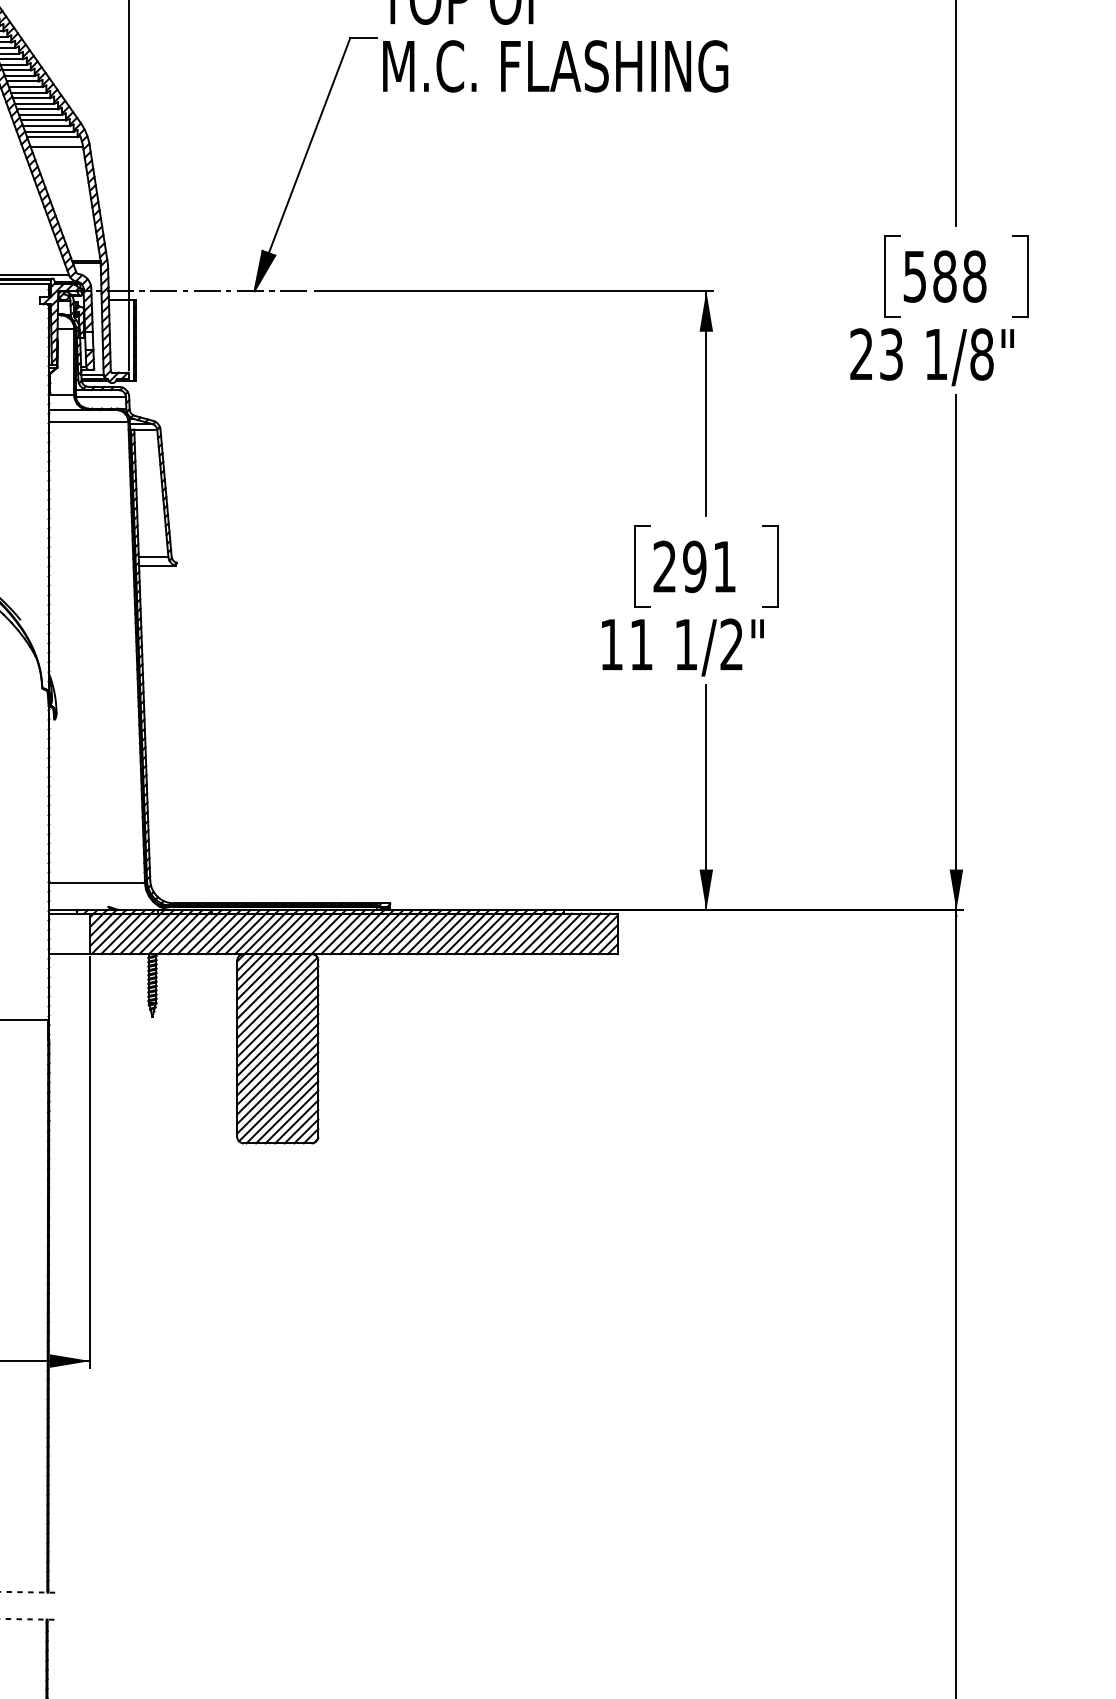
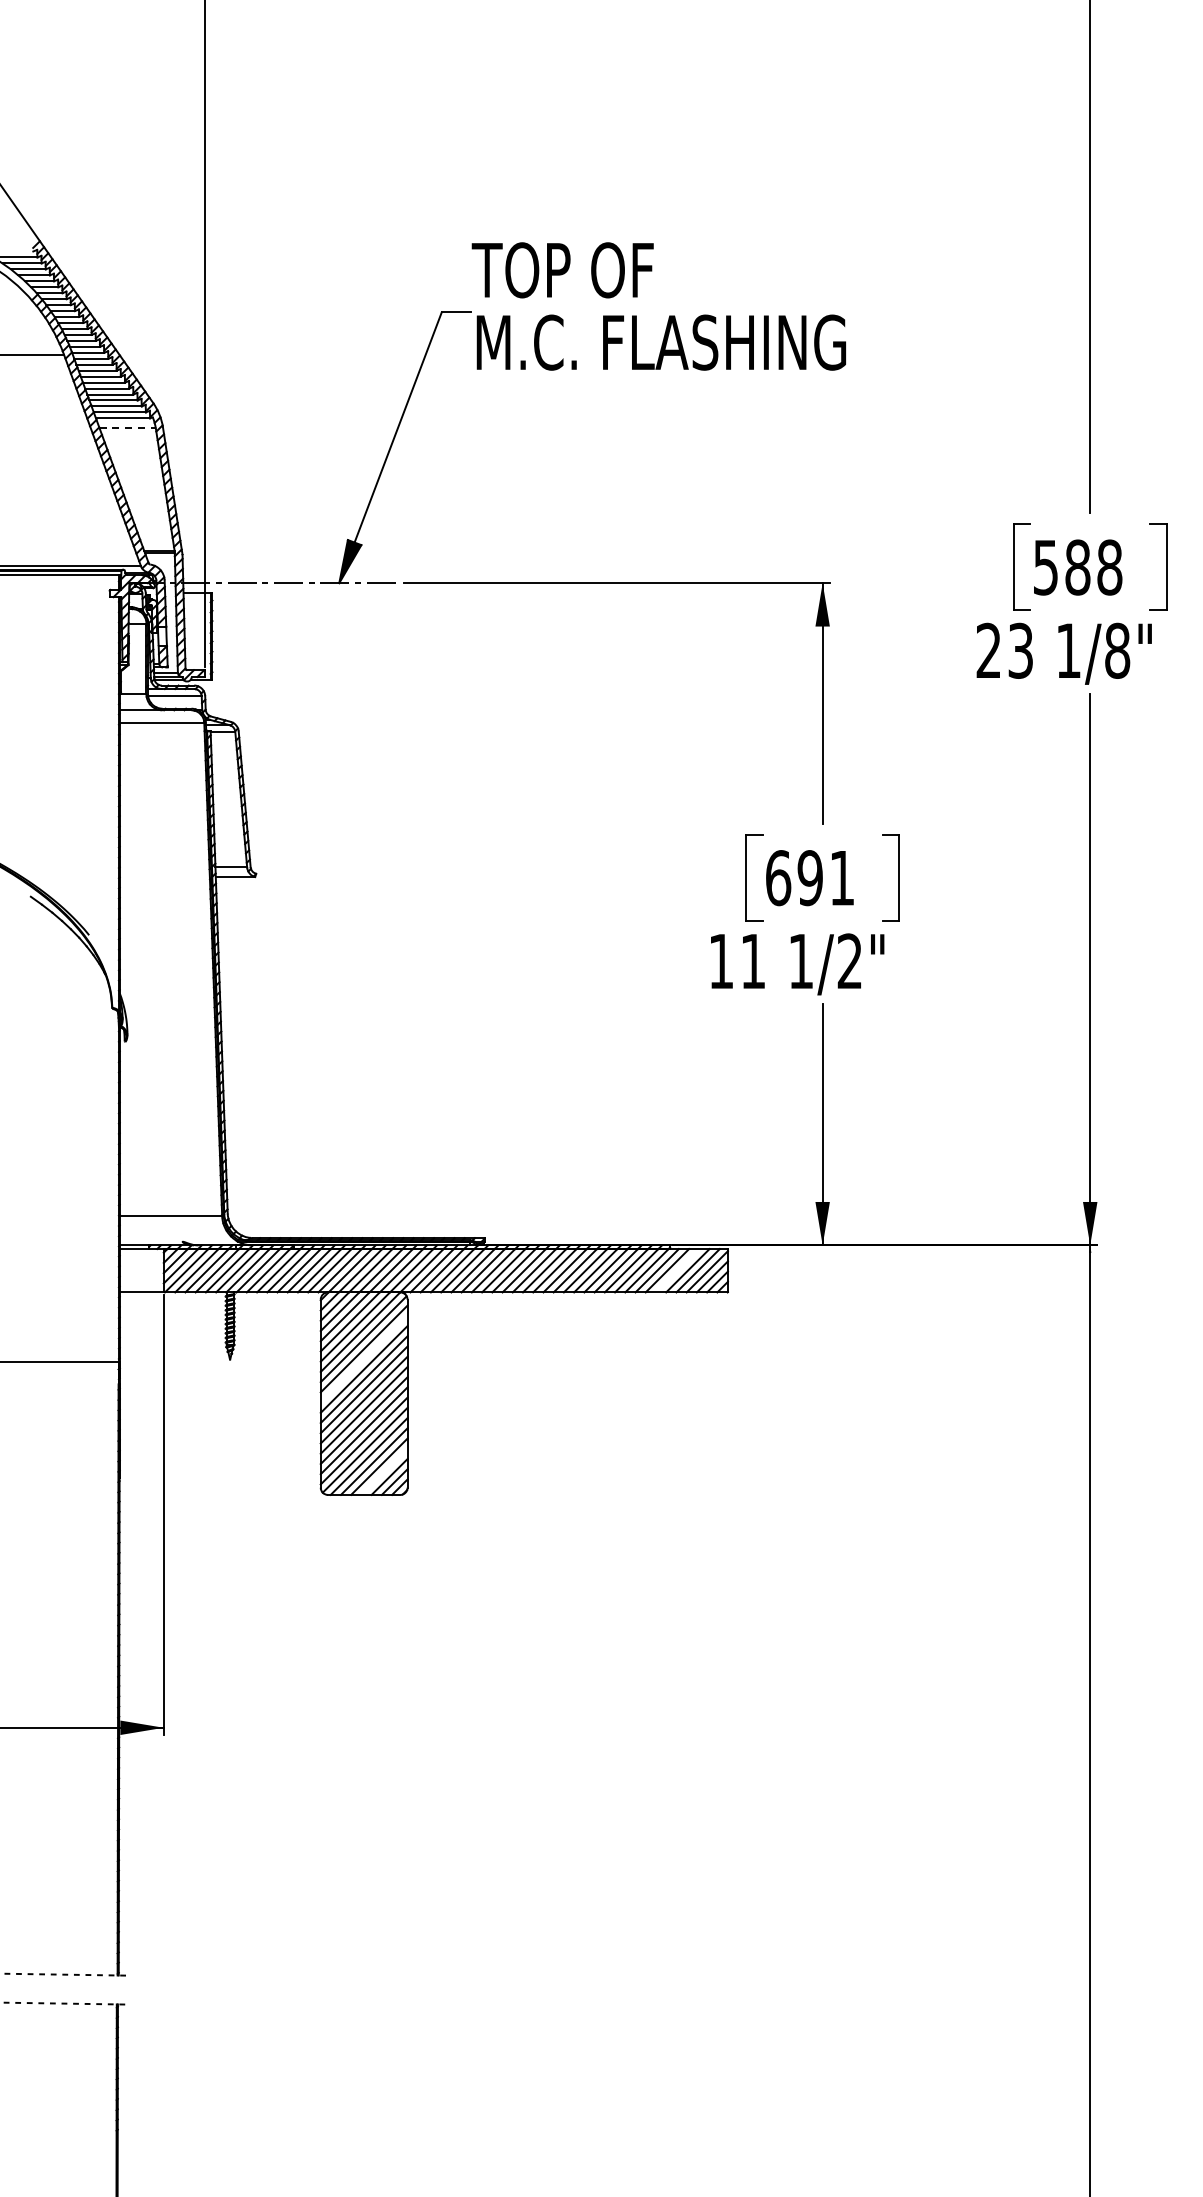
line: (57, 146) -> (128, 428), solid -> dashed
text: (665, 567) -> (778, 878), 291 -> 691
line: (570, 933) -> (677, 1270), removed
line: (277, 1015) -> (363, 1358), removed
line: (296, 1121) -> (384, 1471), removed

